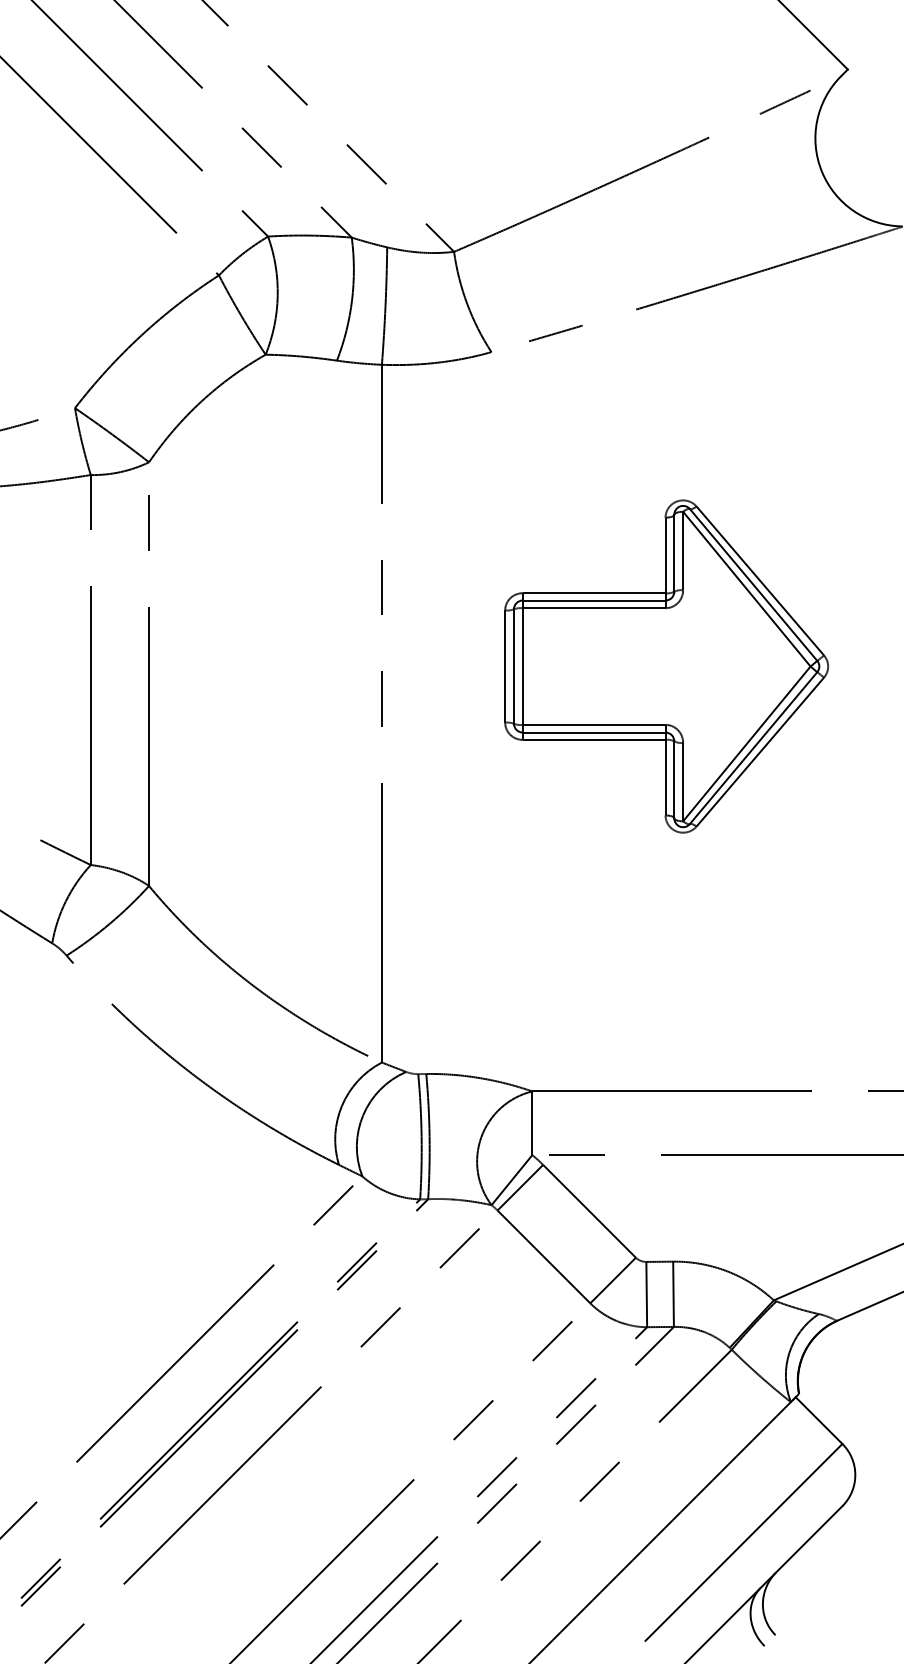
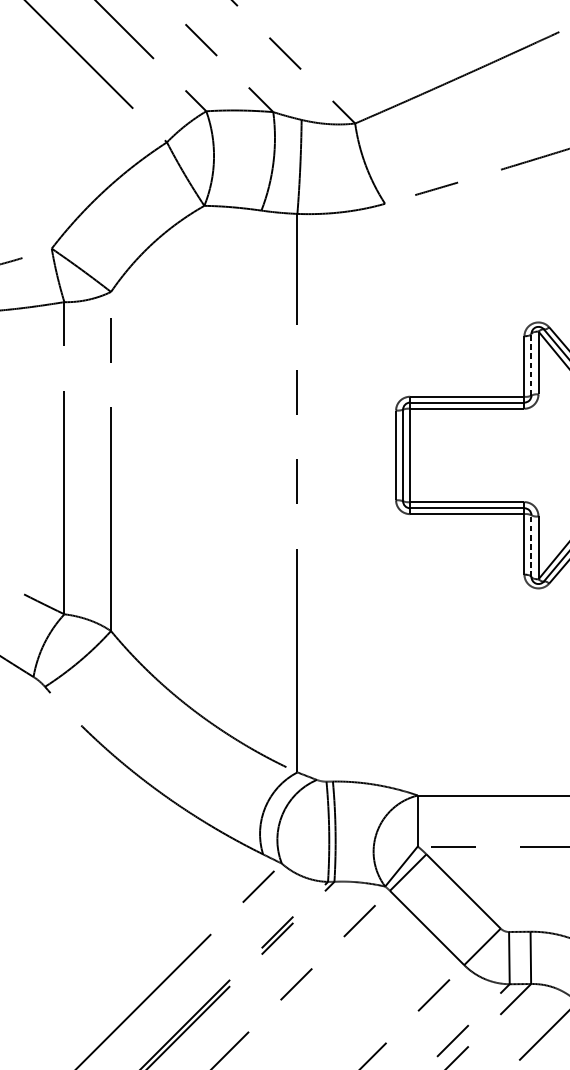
line: (674, 553) -> (531, 364), solid -> dashed
line: (674, 779) -> (531, 545), solid -> dashed

